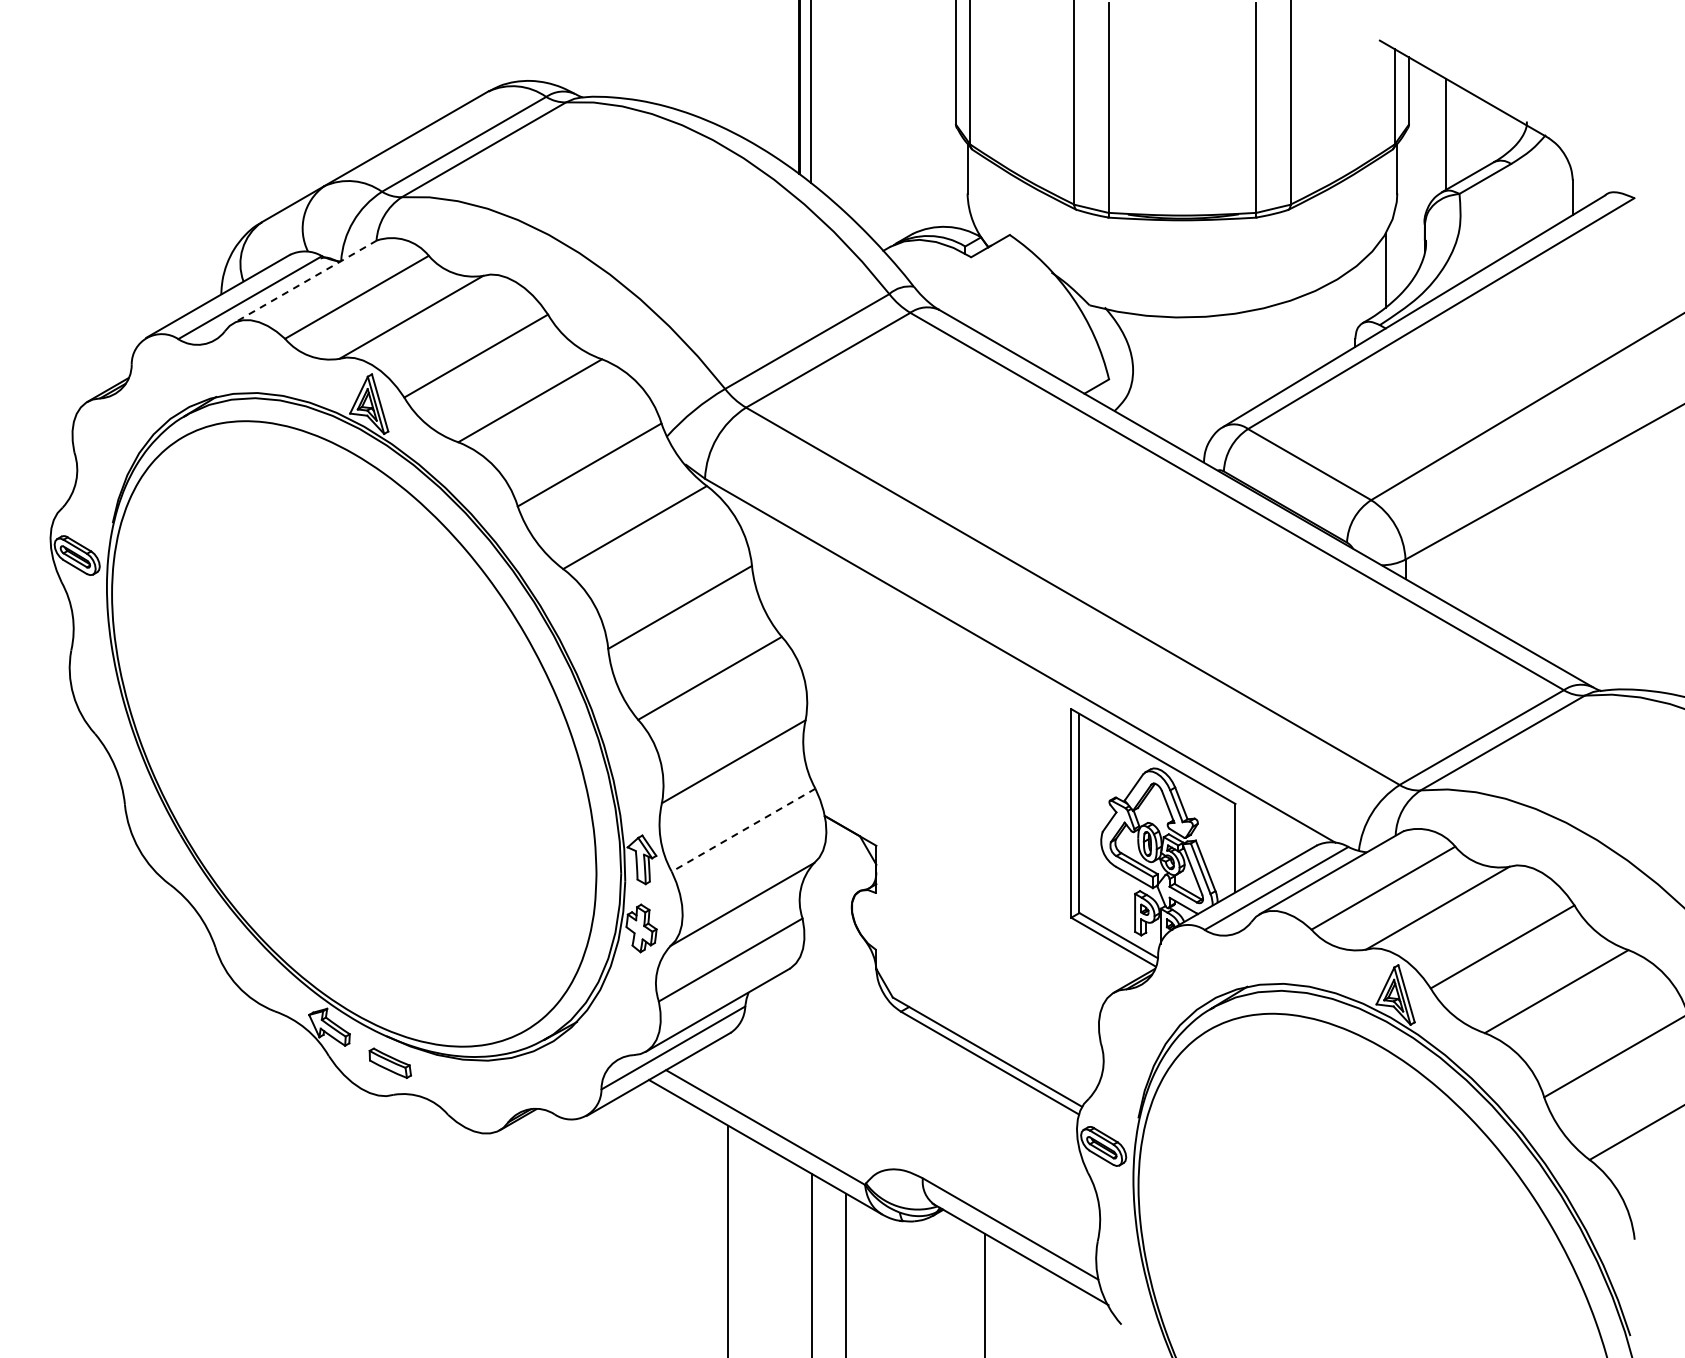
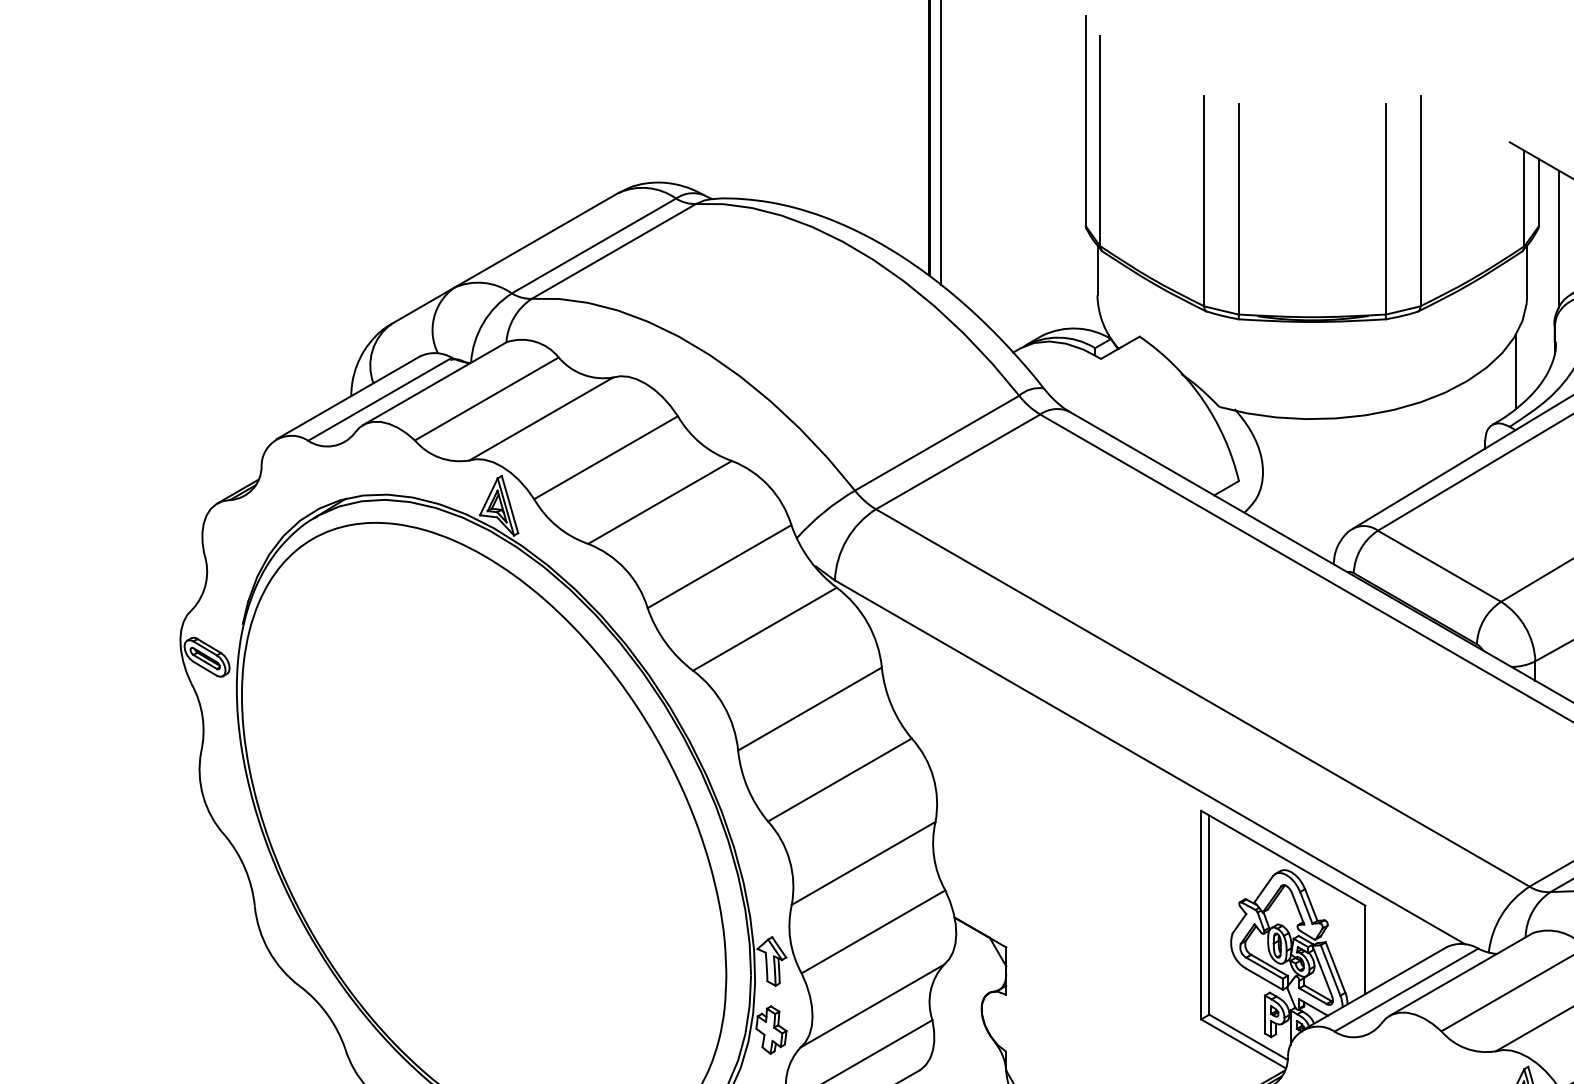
line: (1428, 137) -> (1558, 239), added
line: (305, 281) -> (435, 383), dashed -> solid
line: (743, 830) -> (873, 932), dashed -> solid

